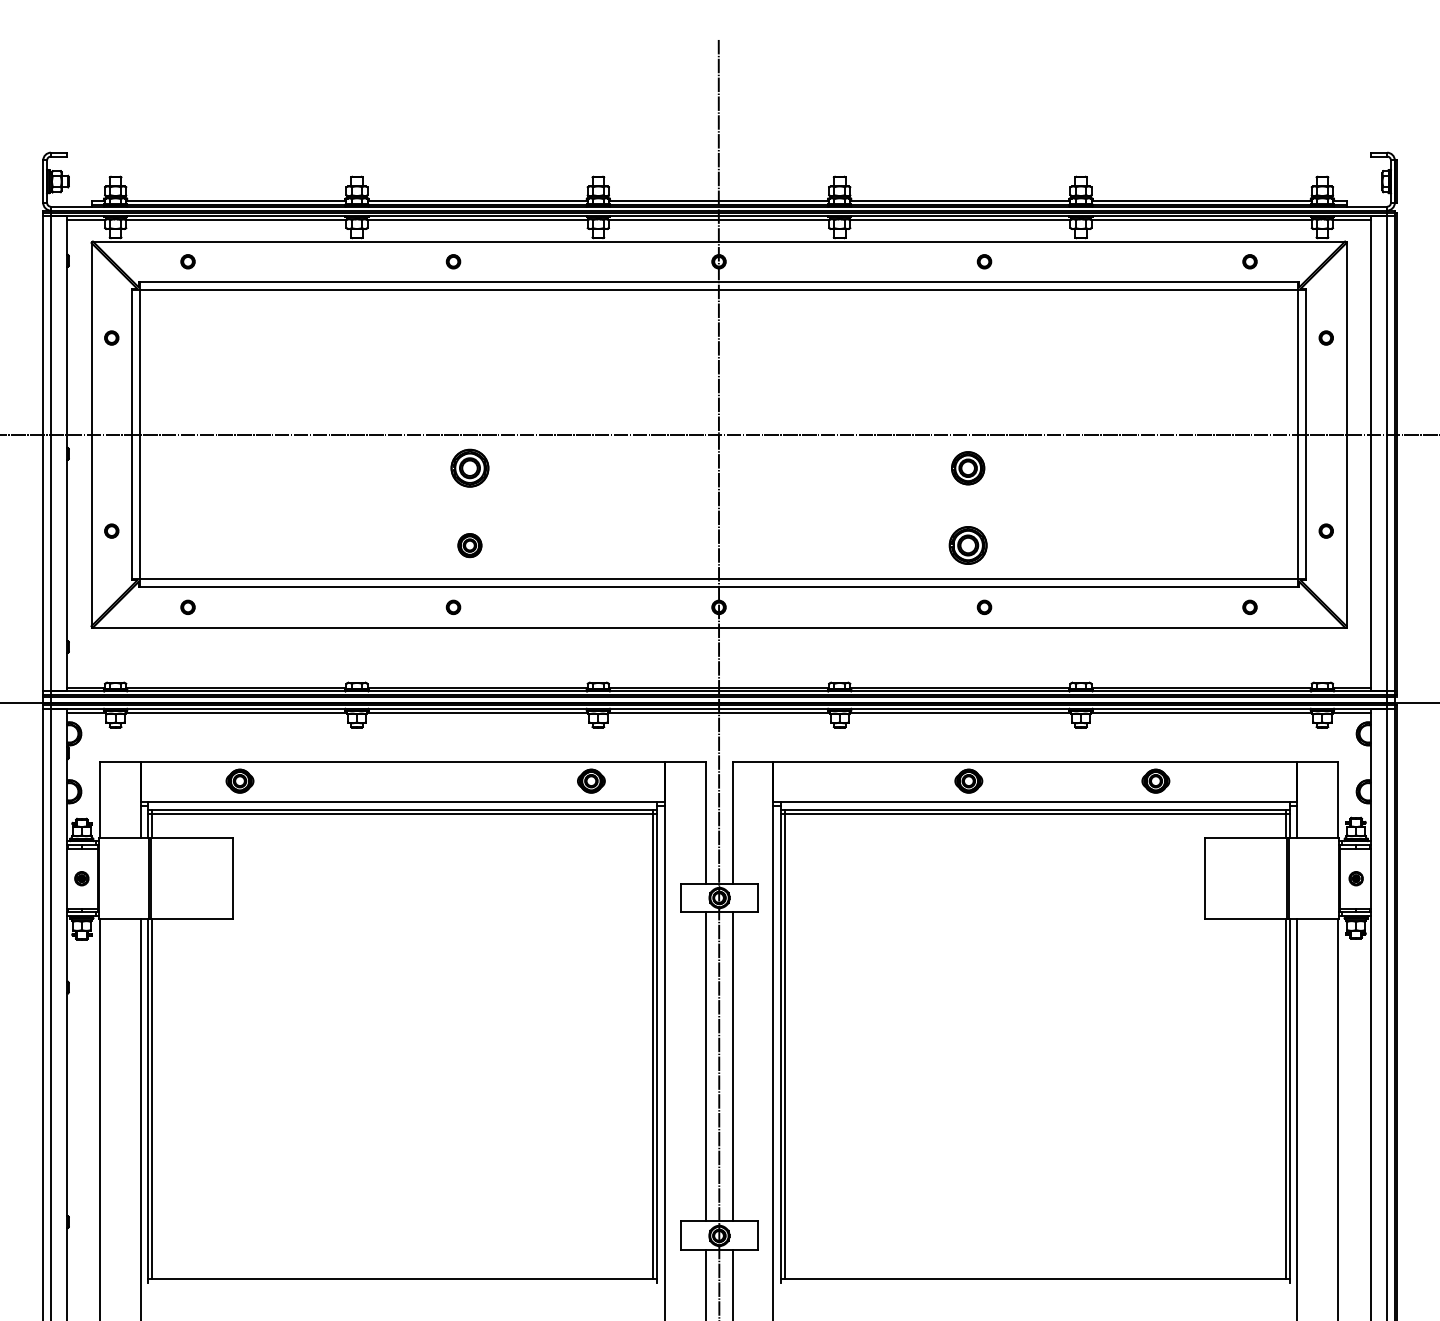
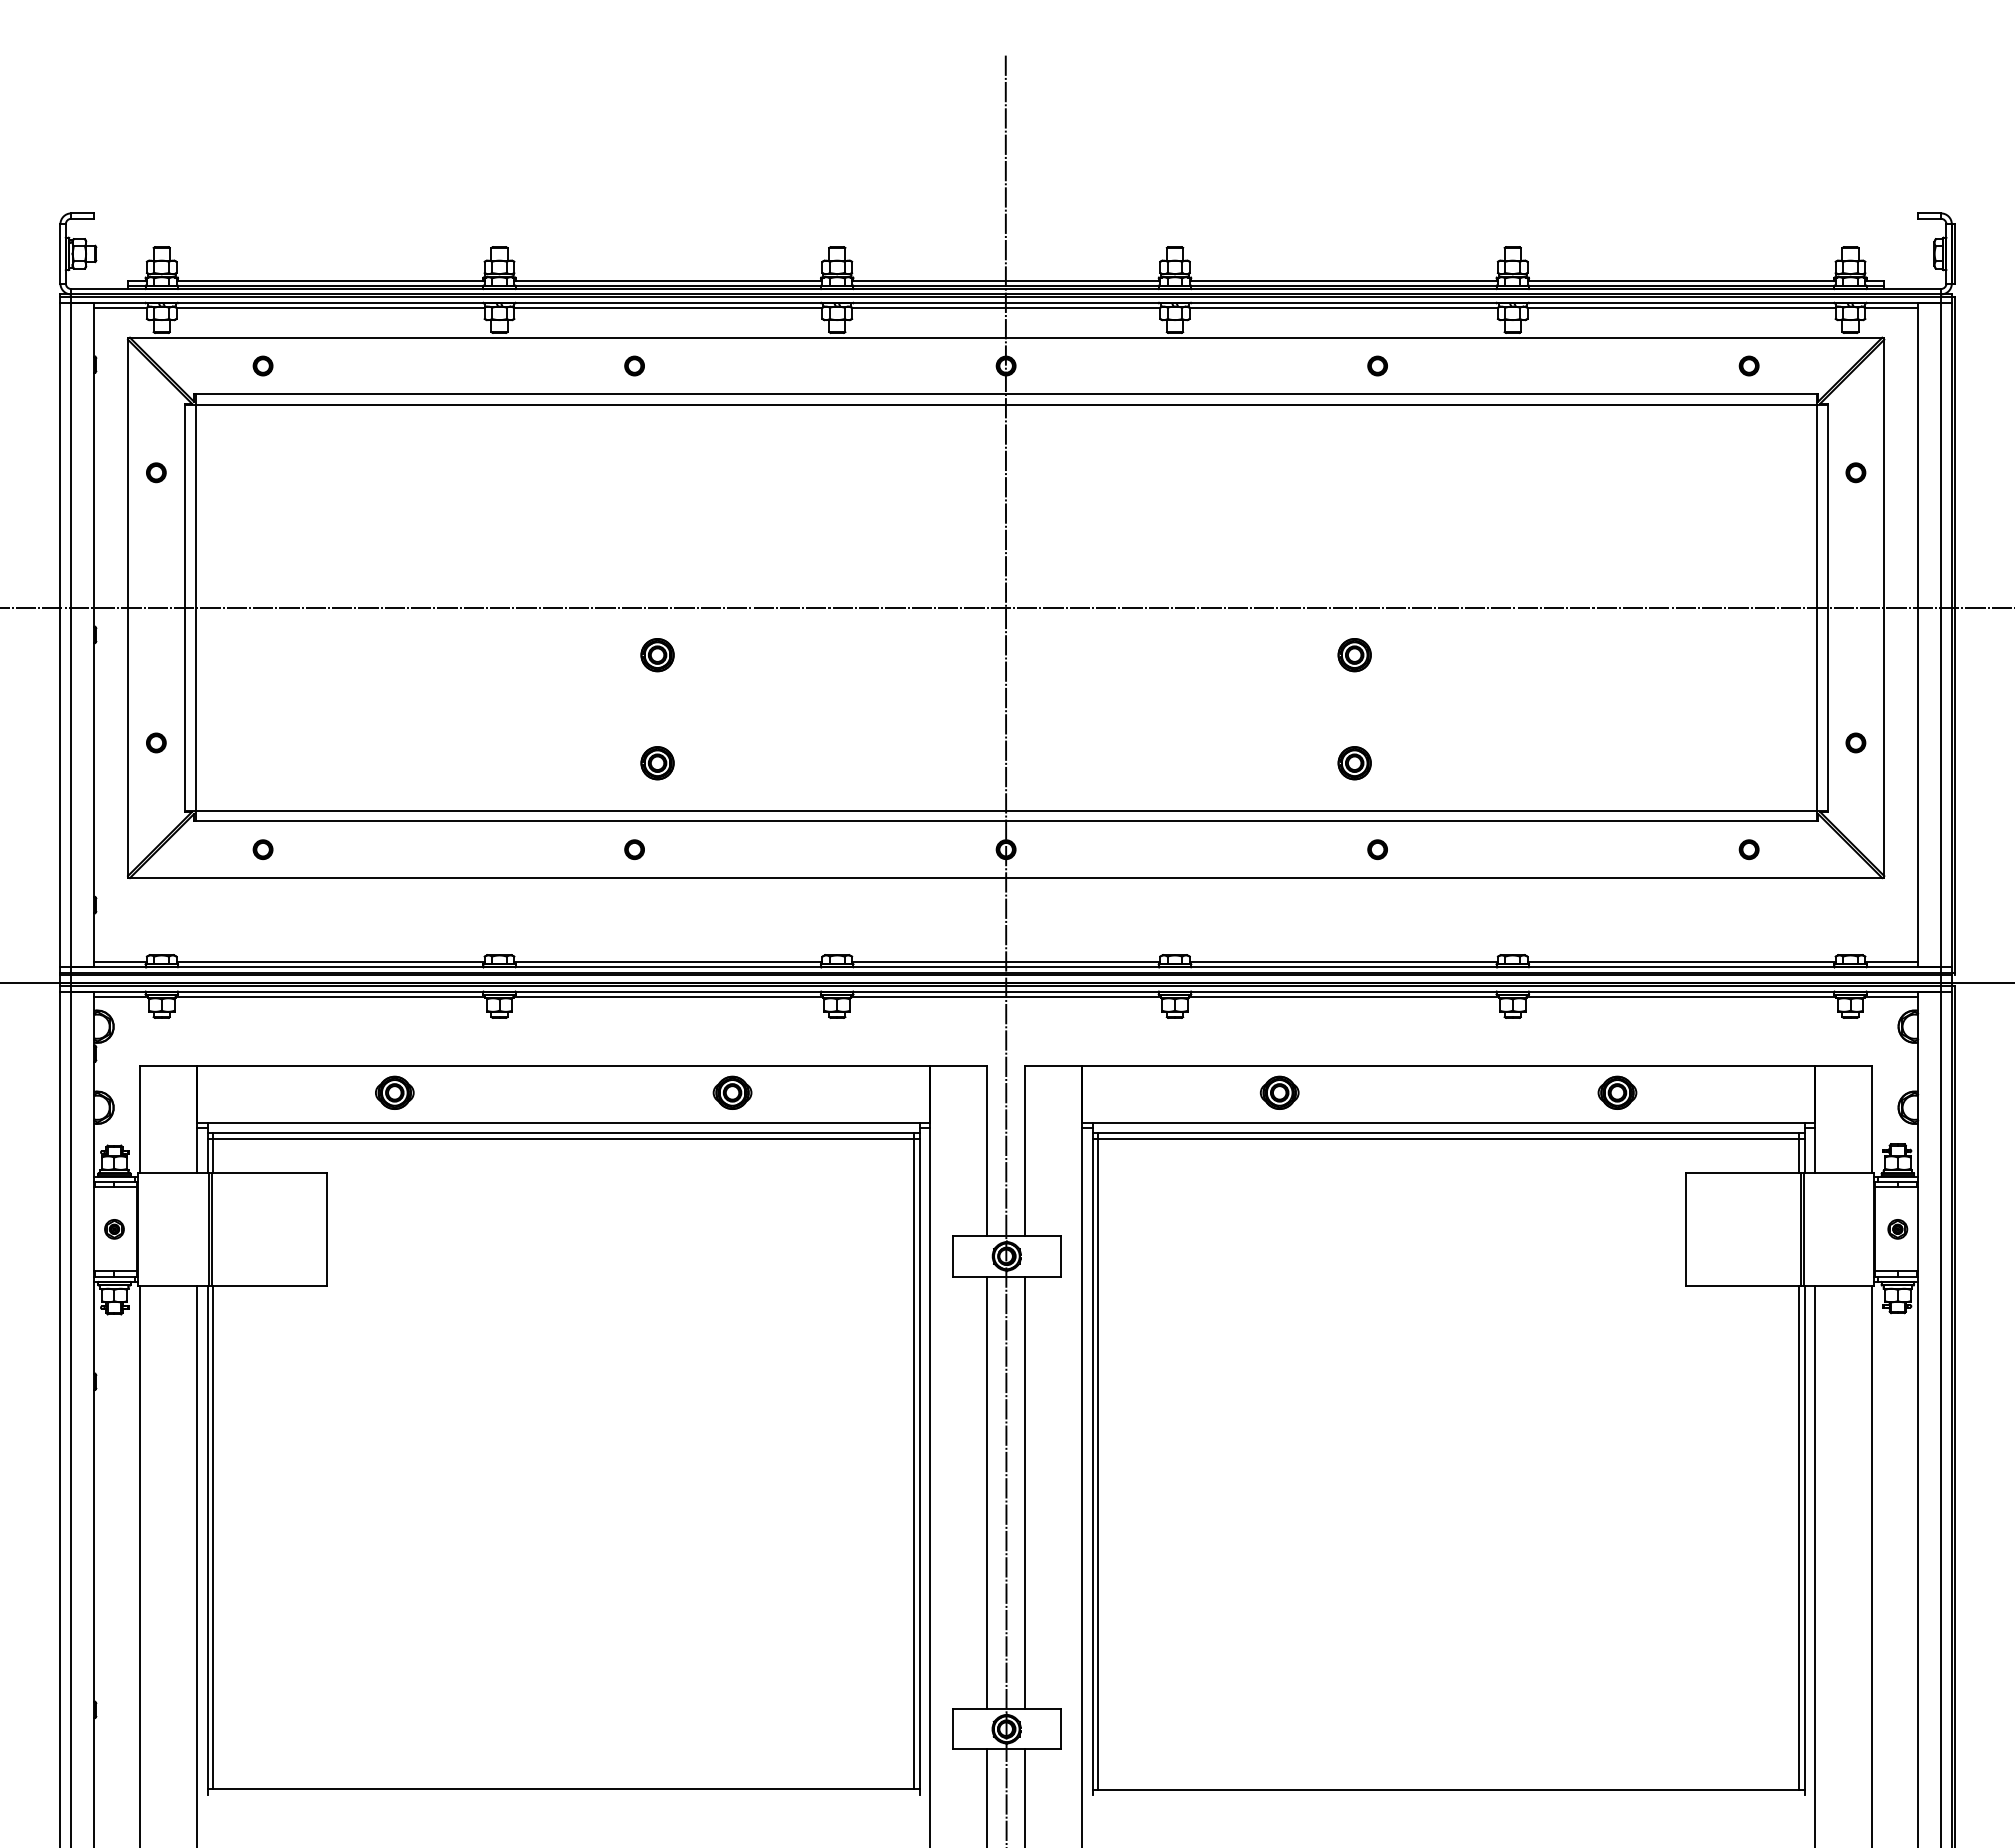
part: (469, 468) -> (657, 655), size x0.62
part: (967, 468) -> (1354, 655), size x0.71
part: (967, 545) -> (1354, 763), size x0.62
part: (239, 780) -> (394, 1092), moved
part: (591, 780) -> (732, 1092), moved
part: (968, 780) -> (1279, 1092), moved

